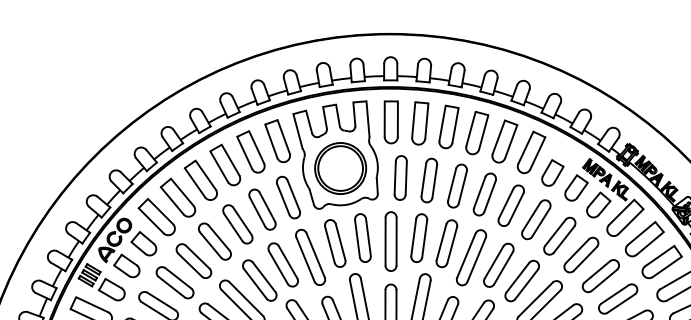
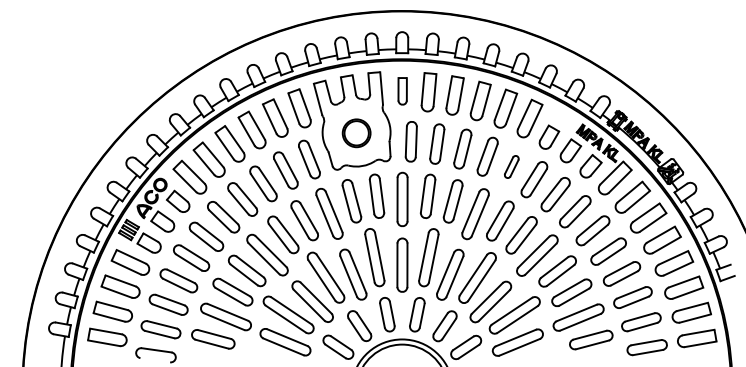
part: (391, 122) -> (402, 91), size x0.7
part: (340, 168) -> (356, 133), size x0.6
part: (511, 205) -> (511, 166), size x0.6

